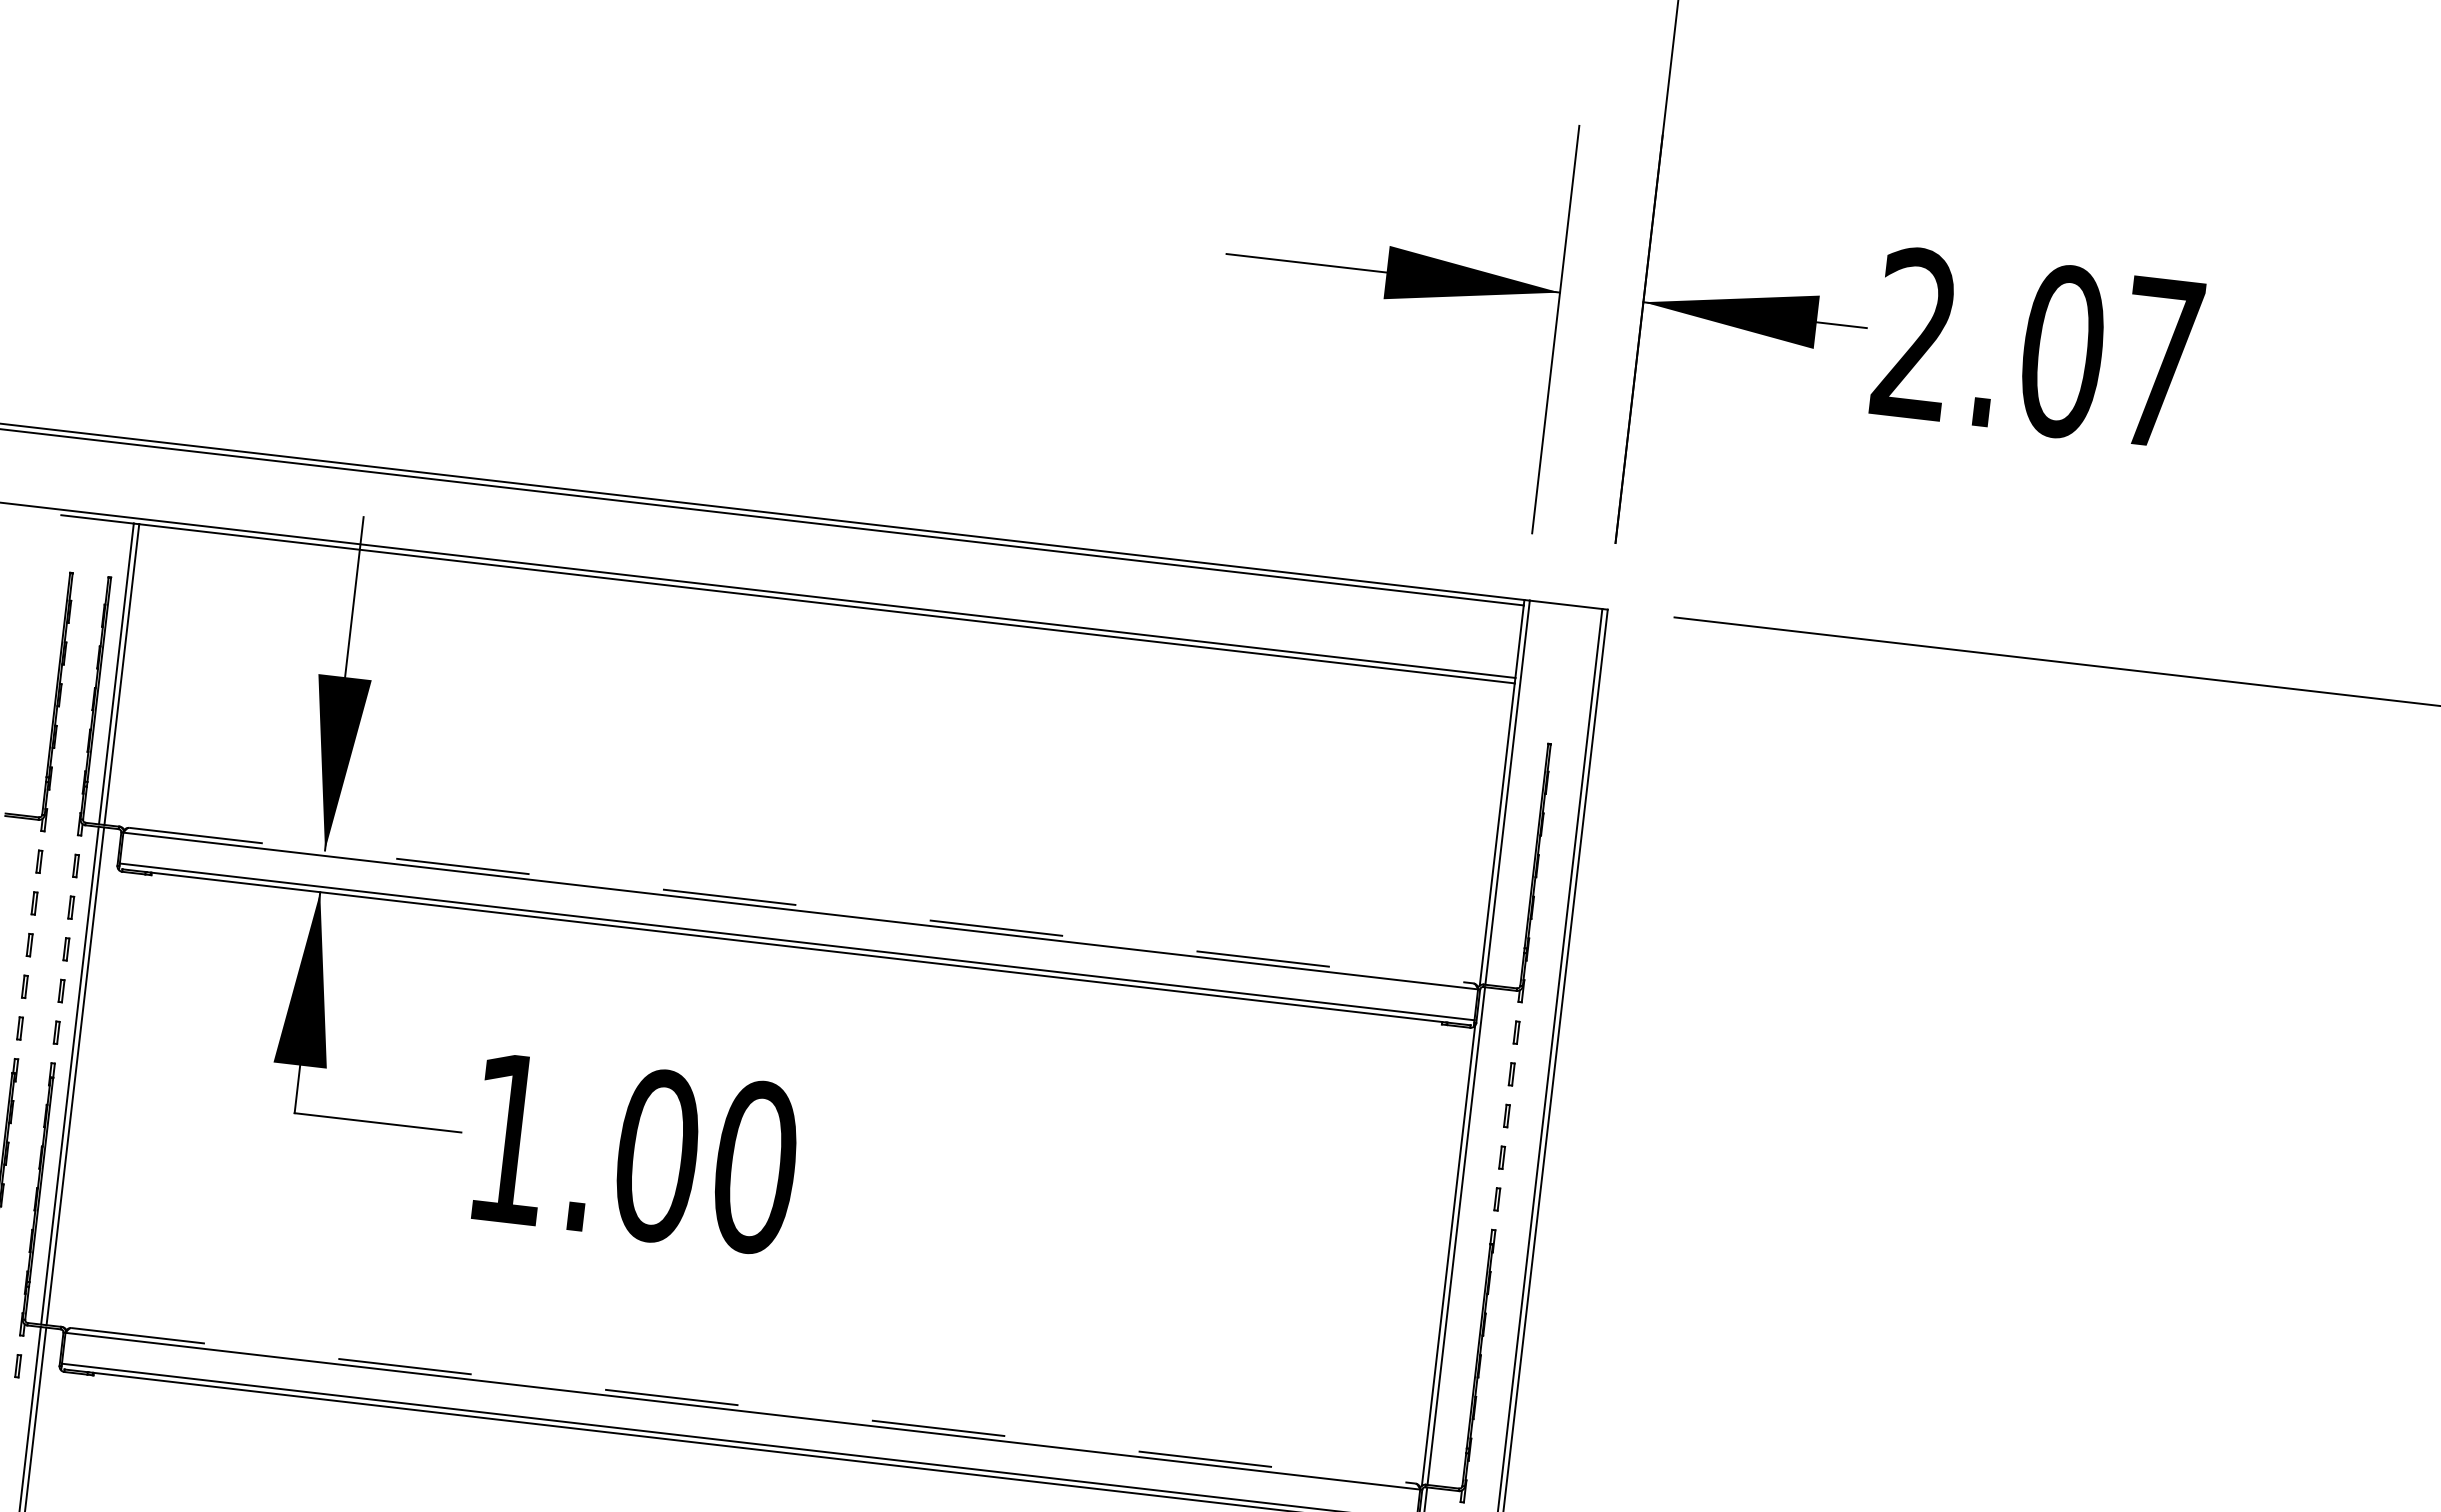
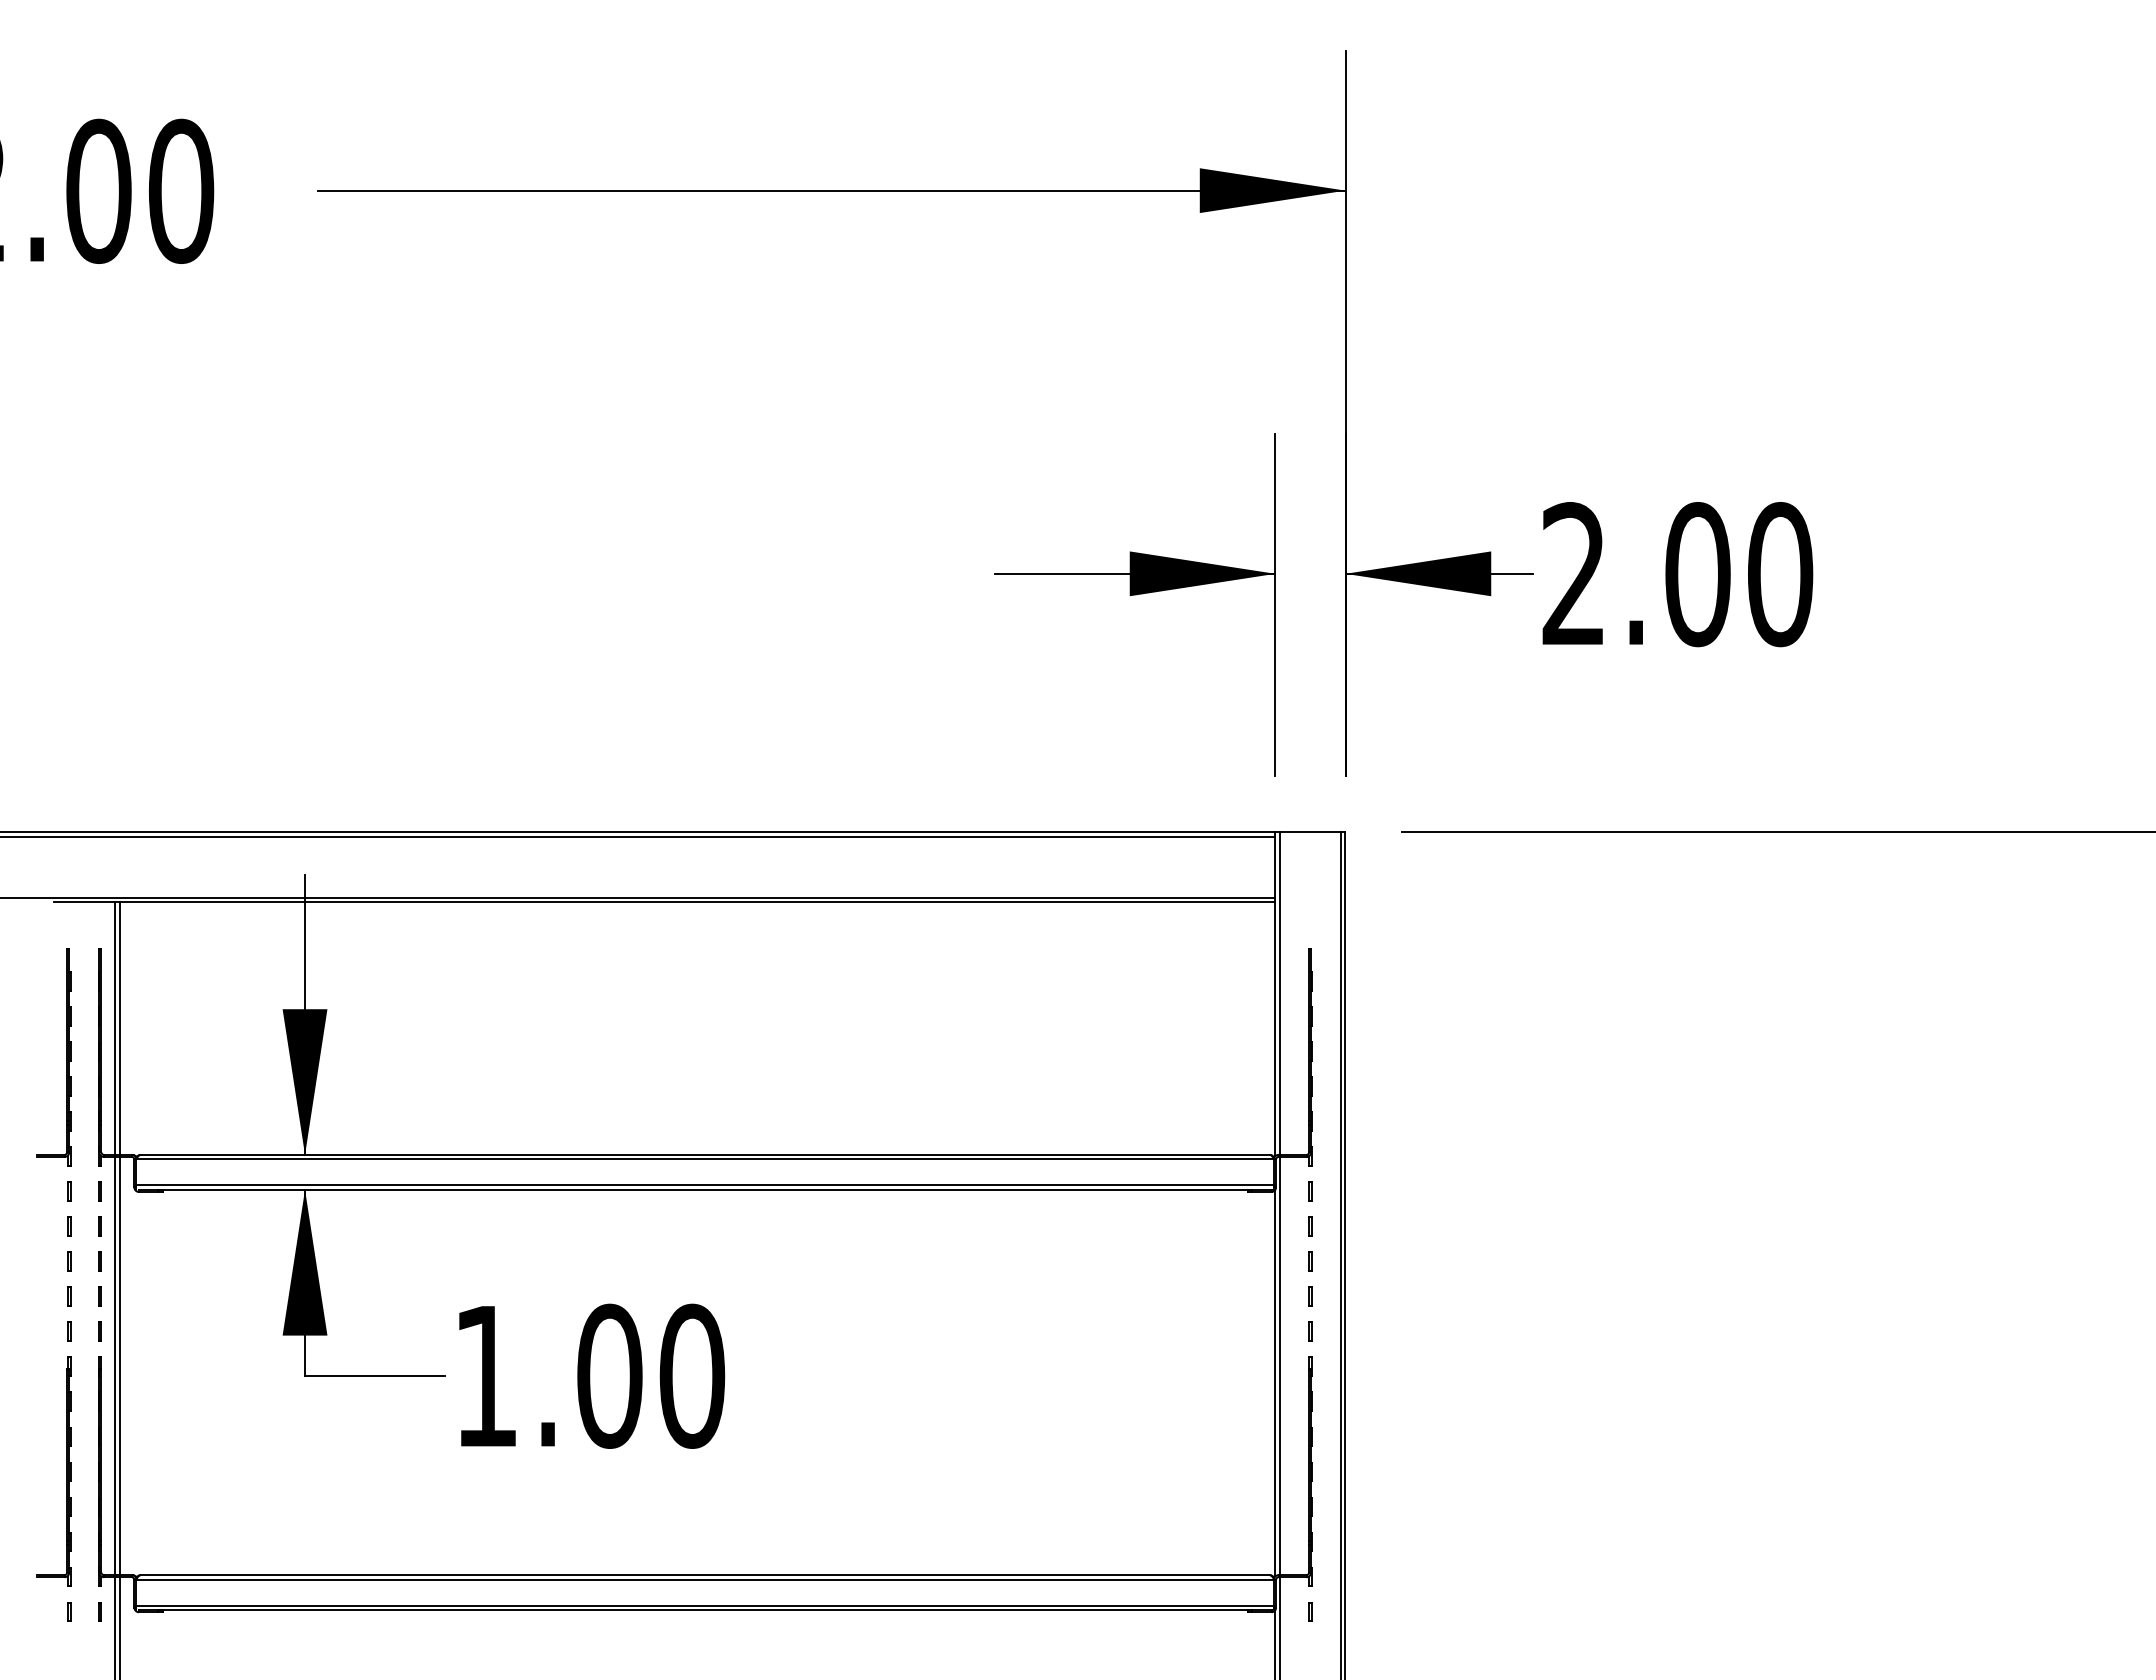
text: (2161, 362) -> (1780, 574), 2.07 -> 2.00
line: (801, 905) -> (705, 1154), dashed -> solid
line: (743, 1406) -> (705, 1575), dashed -> solid

